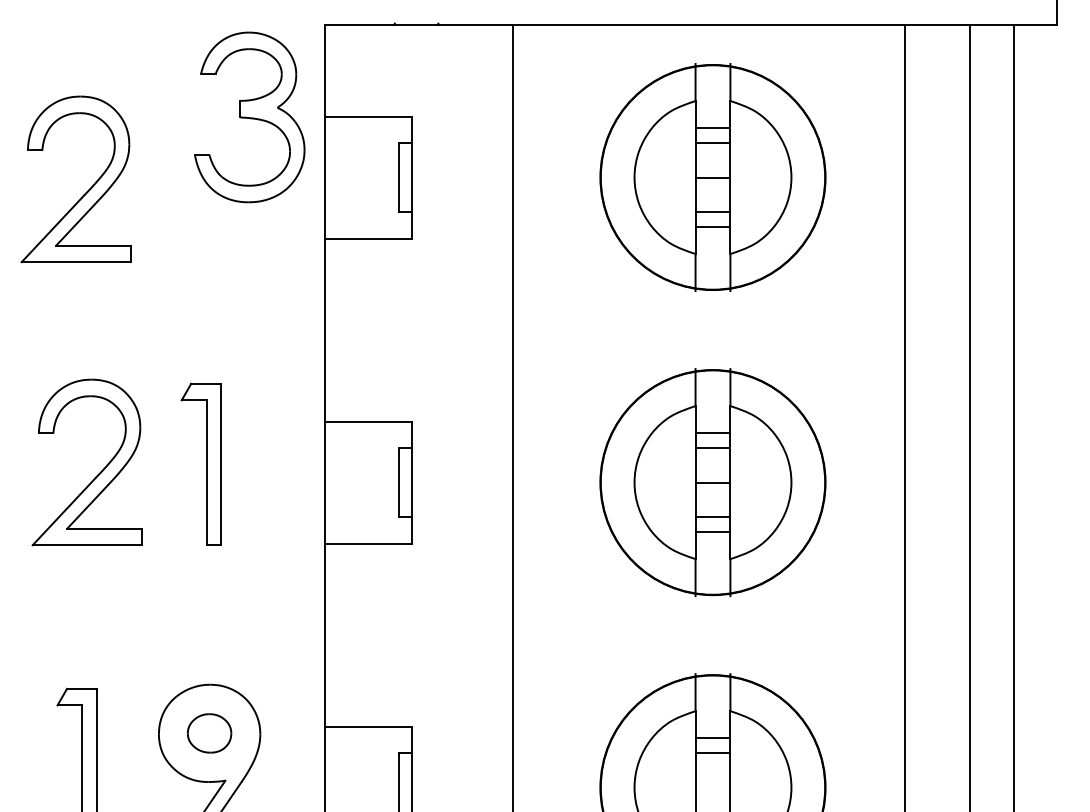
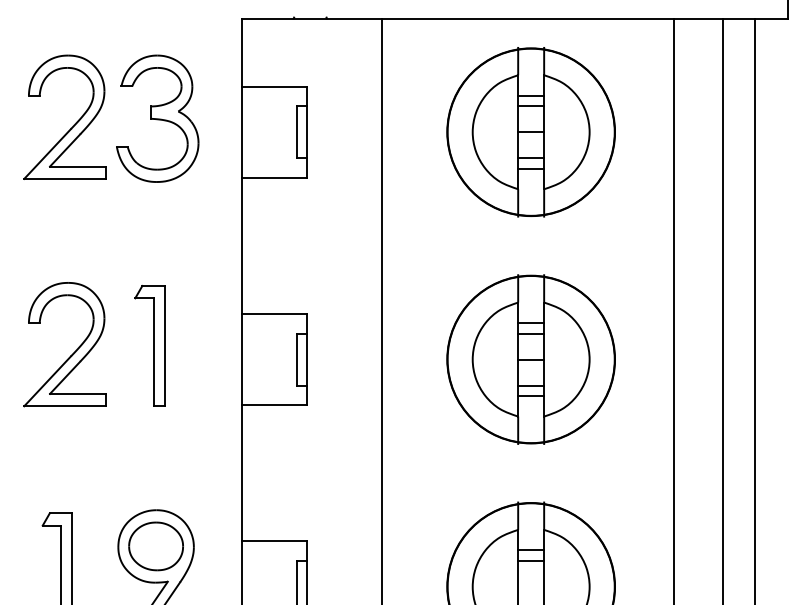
part: (249, 117) -> (157, 118), moved
part: (87, 190) -> (73, 125), moved
part: (209, 733) -> (156, 546), size x1.67

